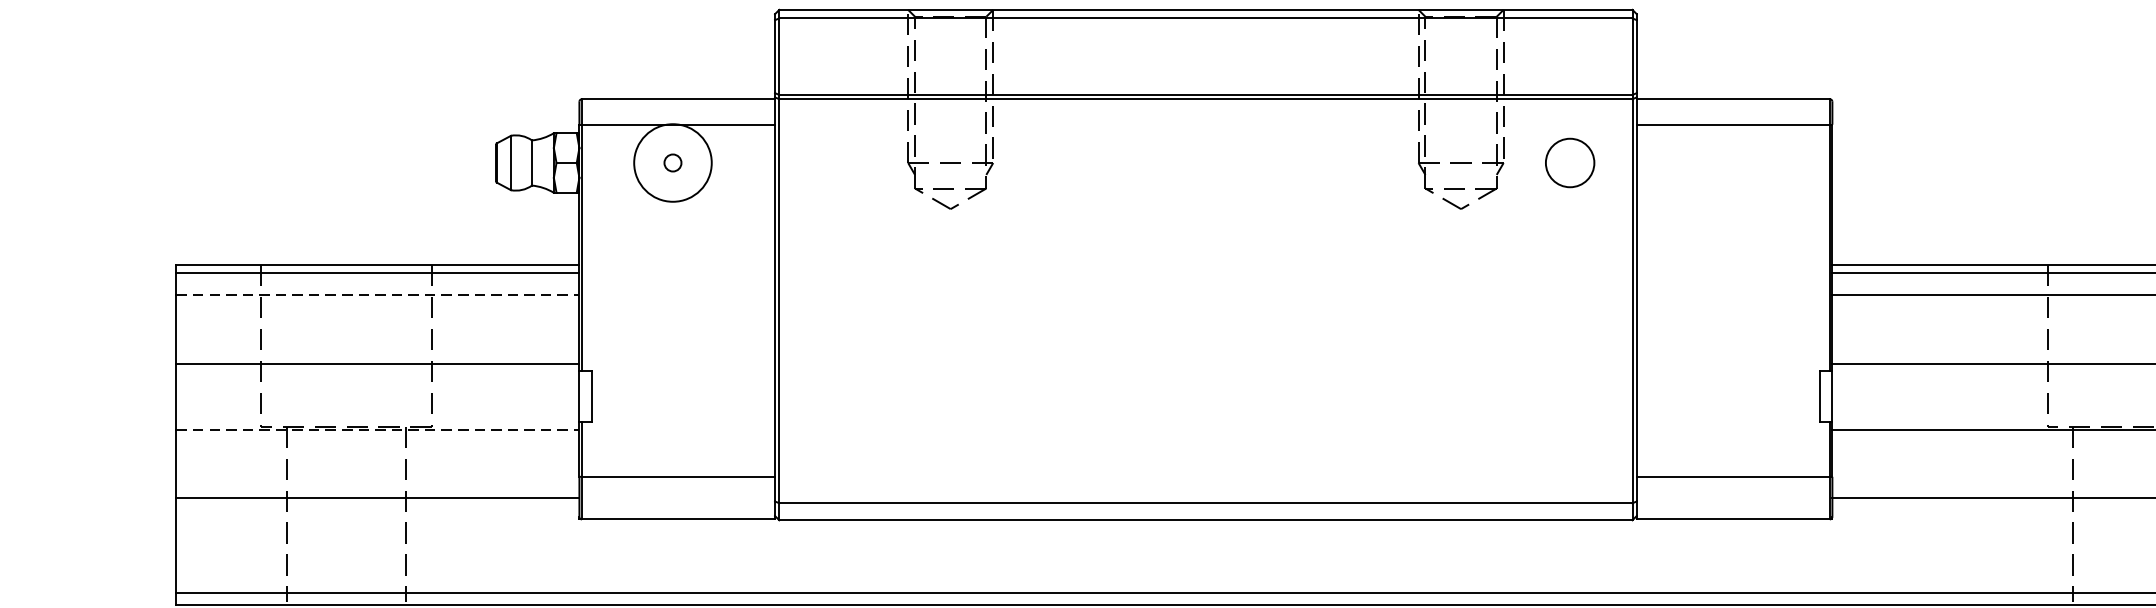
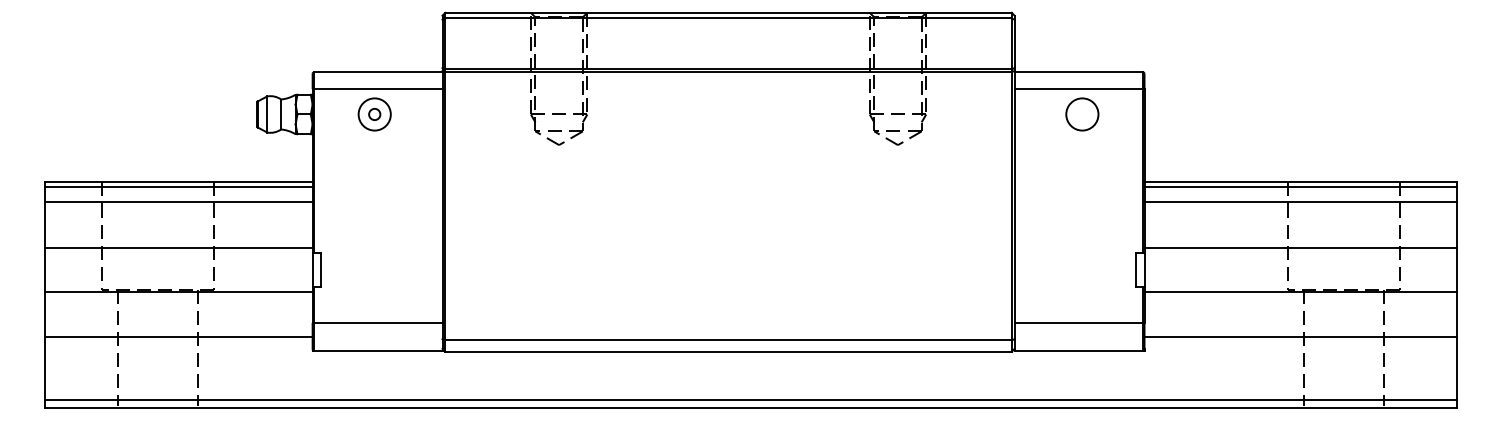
circle: (672, 163) -> (374, 114), size x0.62
circle: (1570, 163) -> (1082, 114), moved
line: (377, 295) -> (178, 202), dashed -> solid
line: (377, 429) -> (178, 291), dashed -> solid

